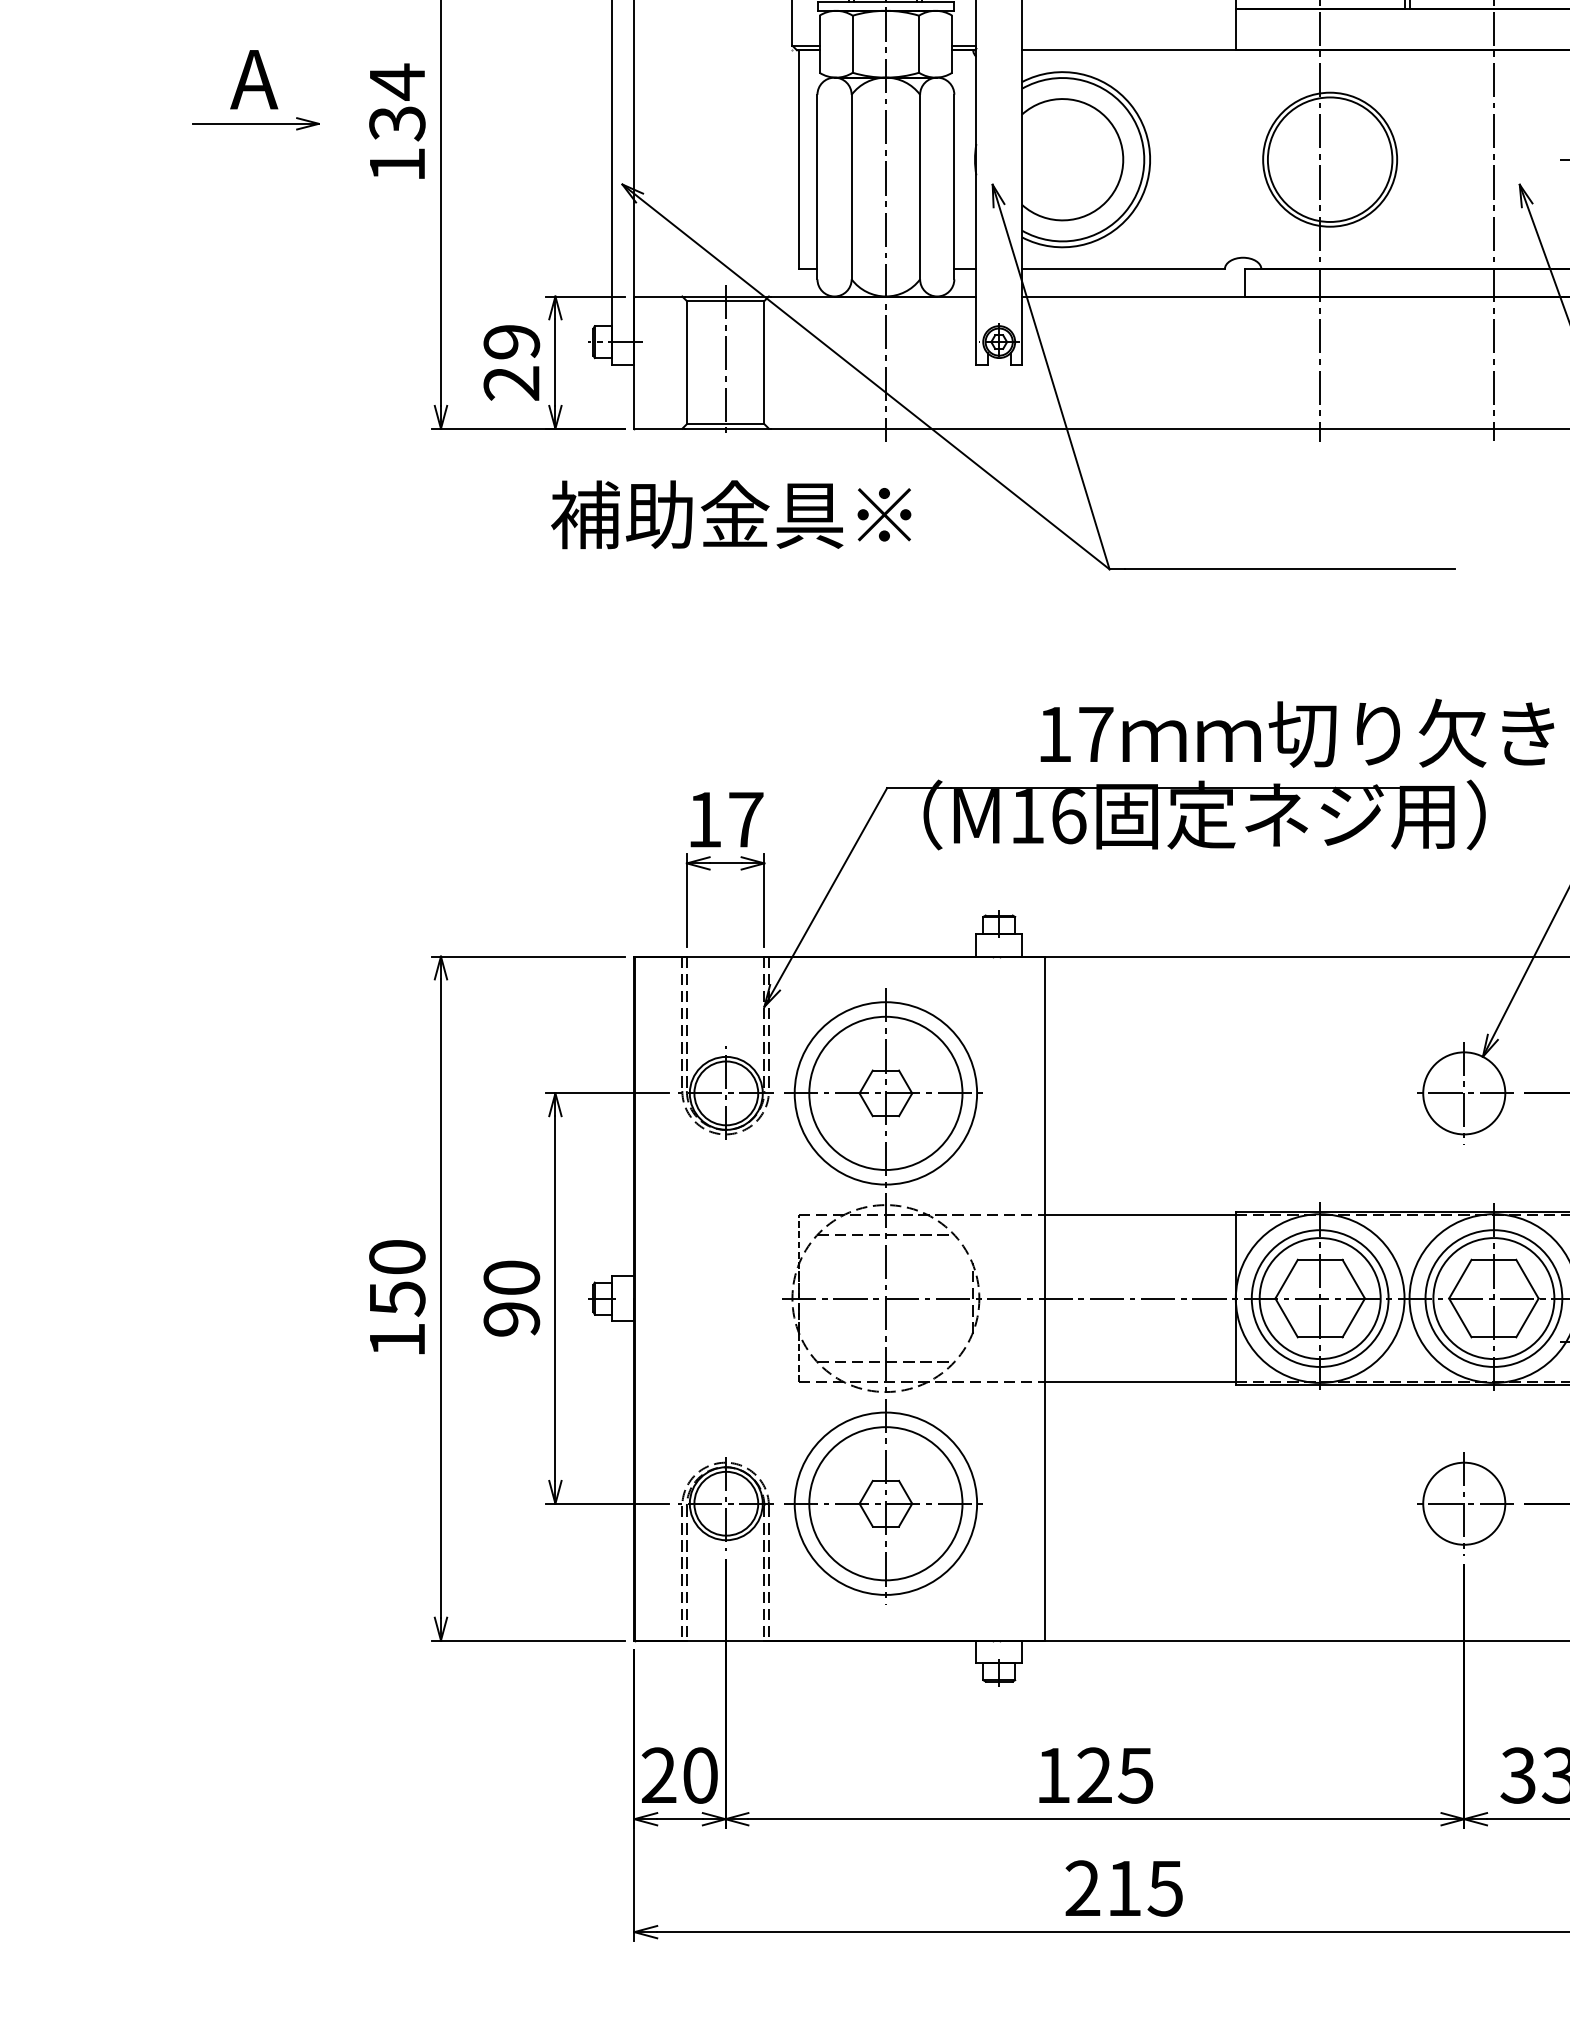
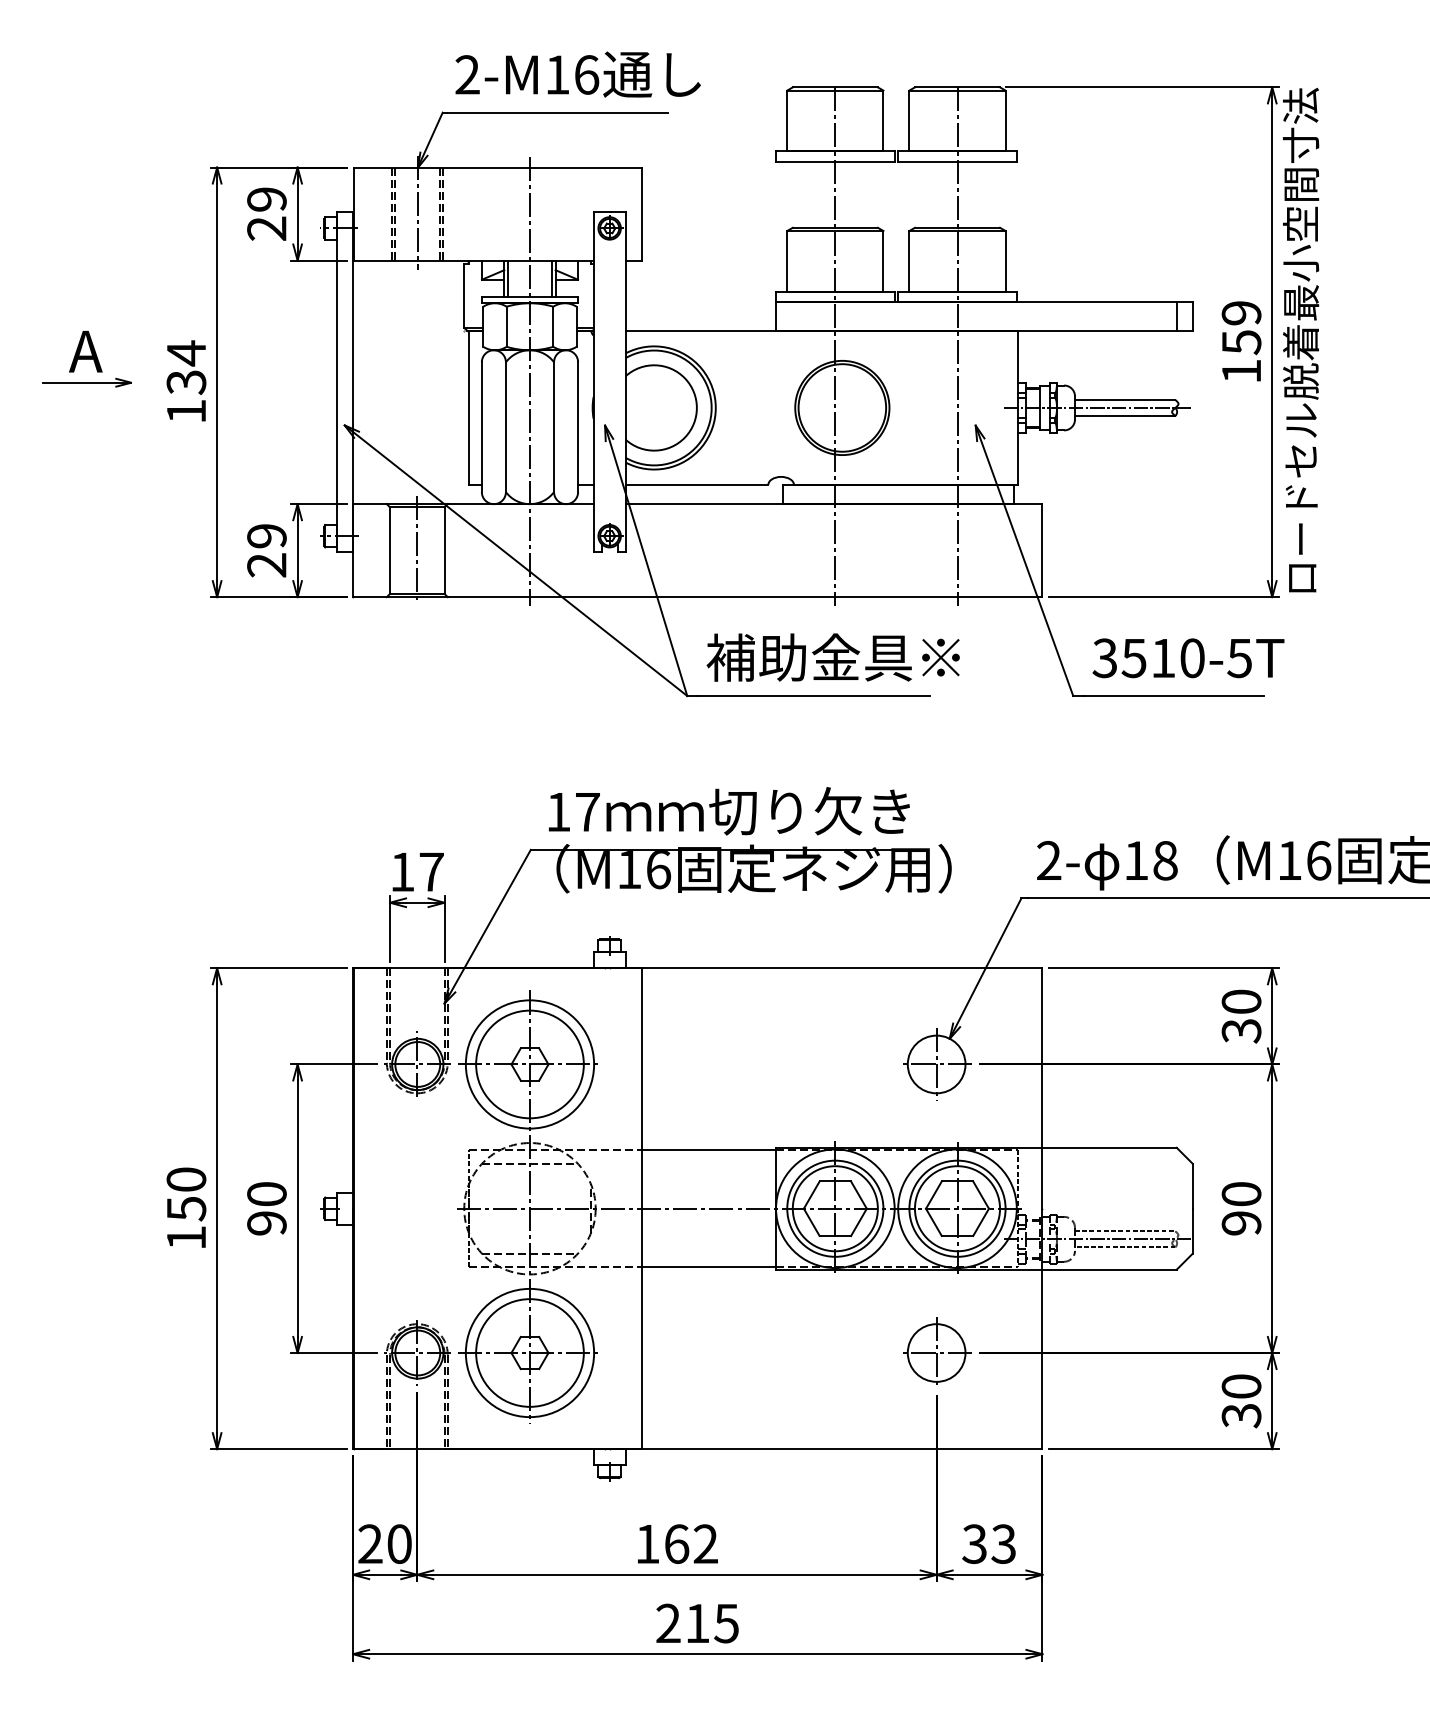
text: (730, 514) -> (832, 657), moved
text: (1297, 733) -> (729, 811), moved
text: (1114, 1774) -> (690, 1543), 125 -> 162

